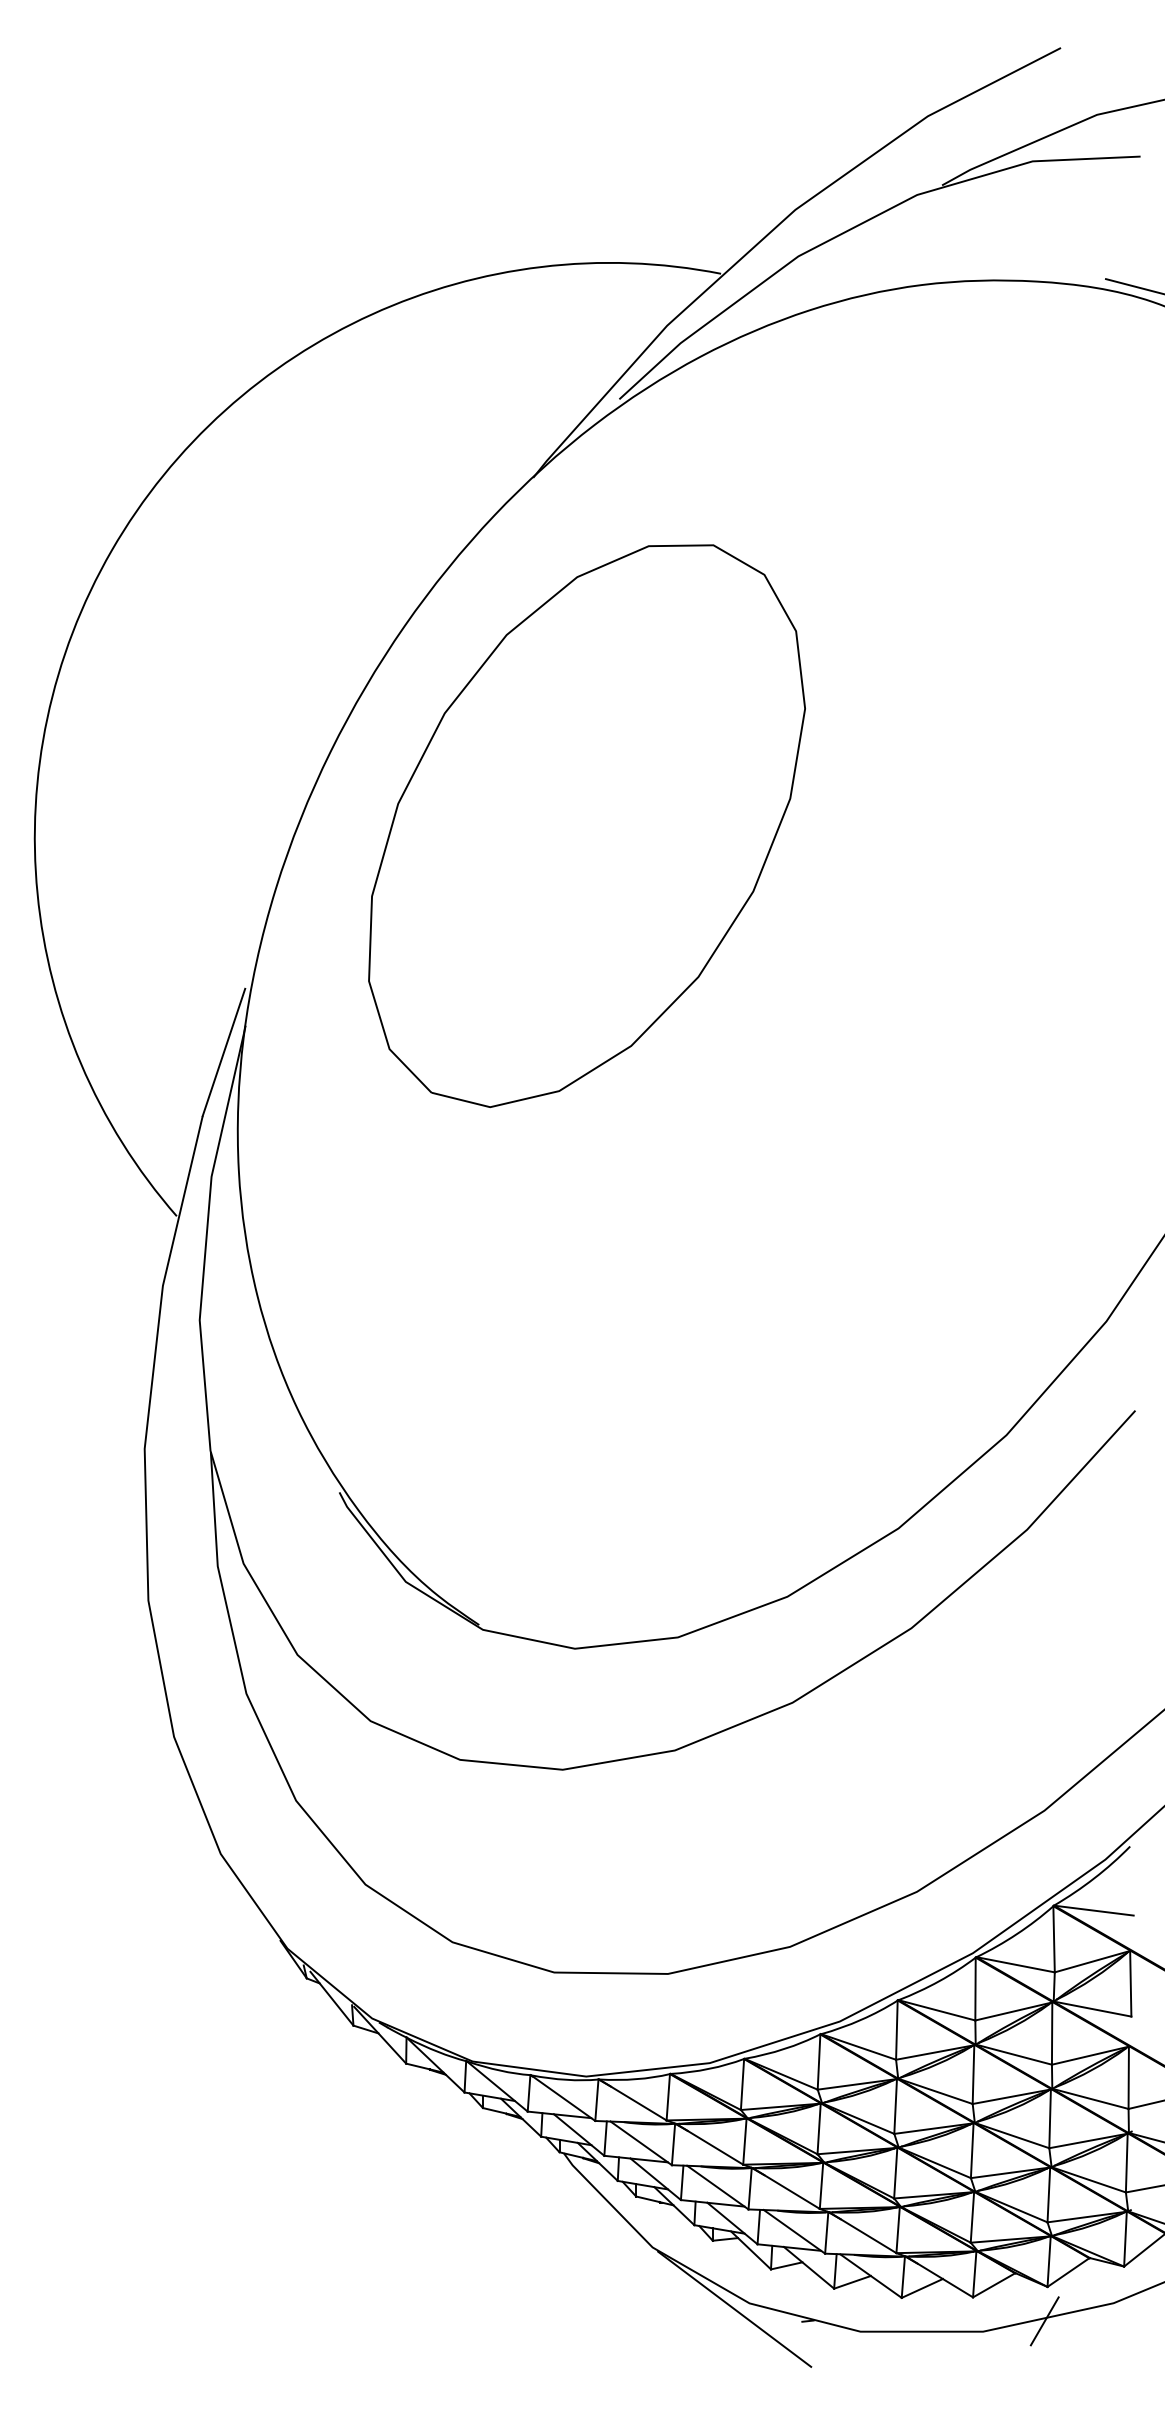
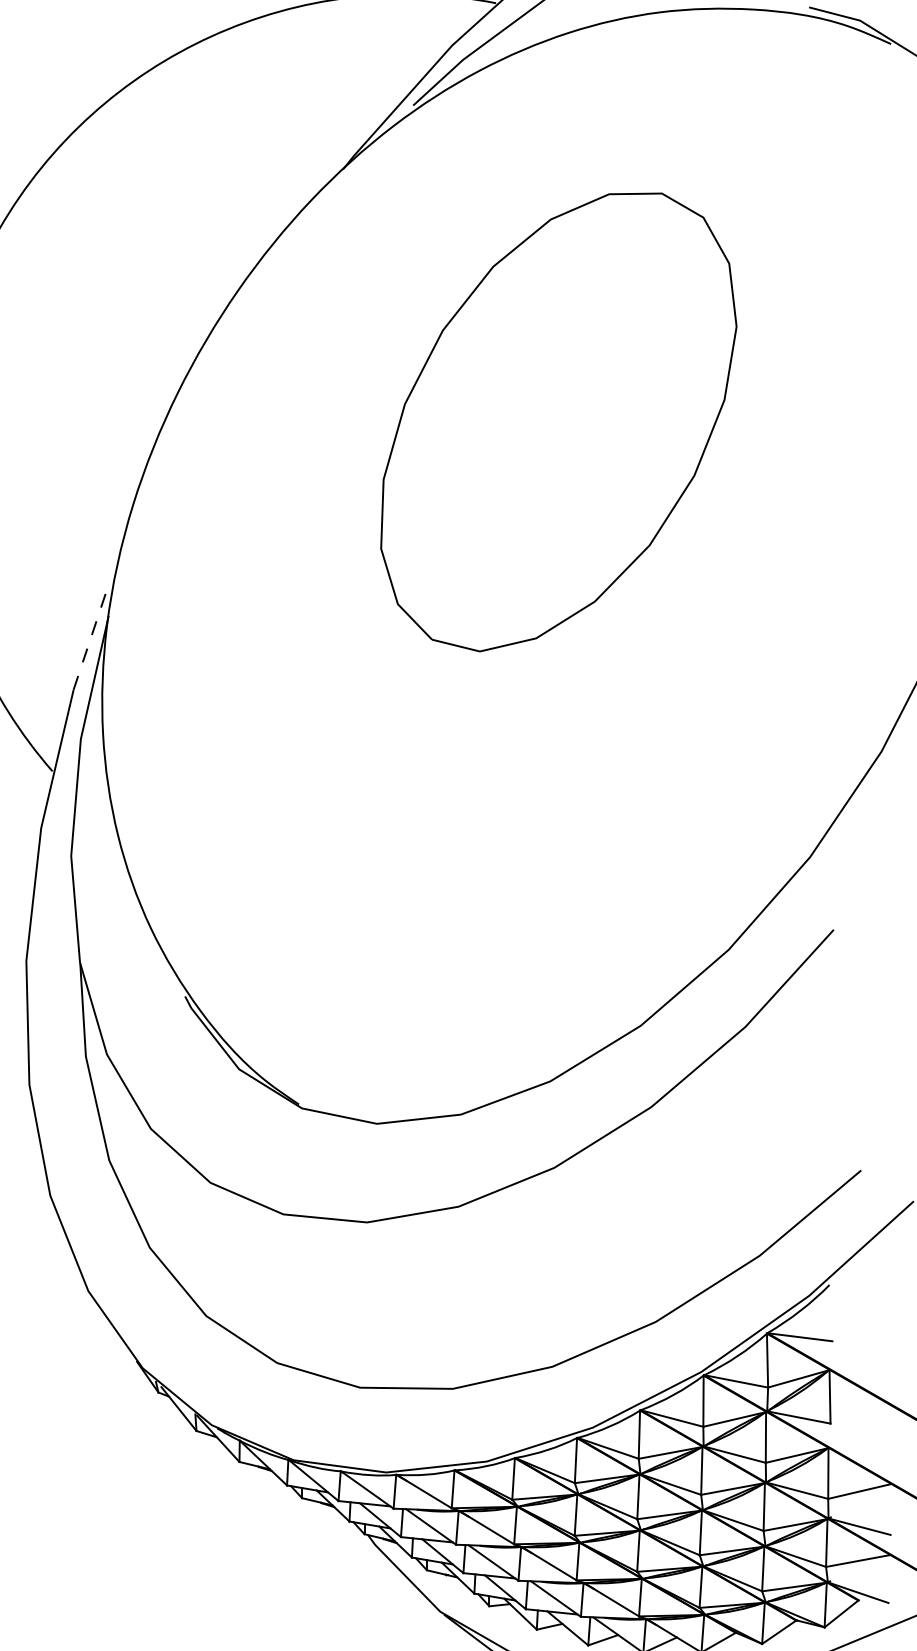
part: (586, 825) -> (558, 421), moved
line: (224, 1051) -> (91, 637), solid -> dashed

